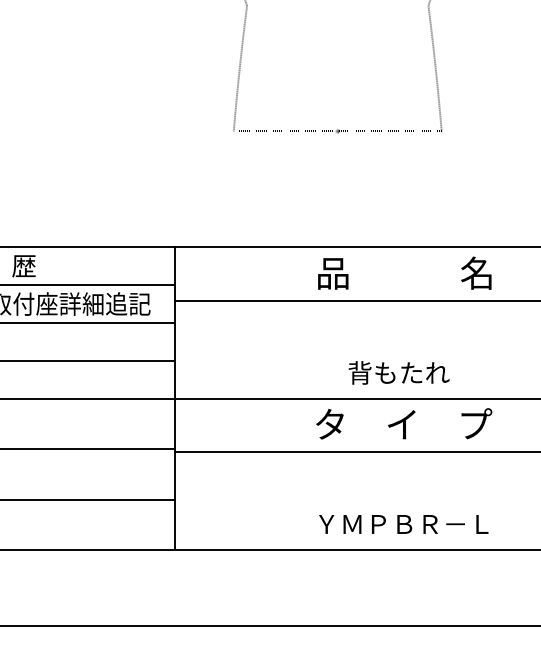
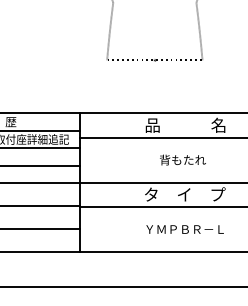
text: (398, 371) -> (182, 159), moved
text: (402, 524) -> (184, 229), moved

